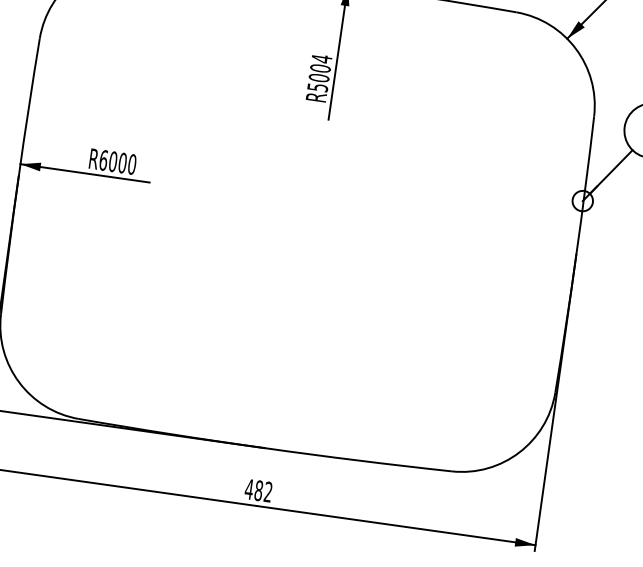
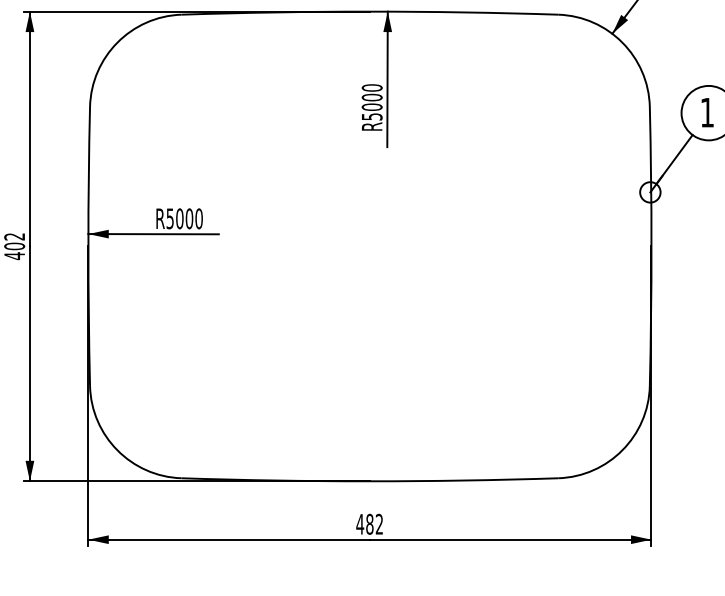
text: (321, 58) -> (371, 87), R5004 -> R5000
text: (103, 160) -> (170, 218), R6000 -> R5000

